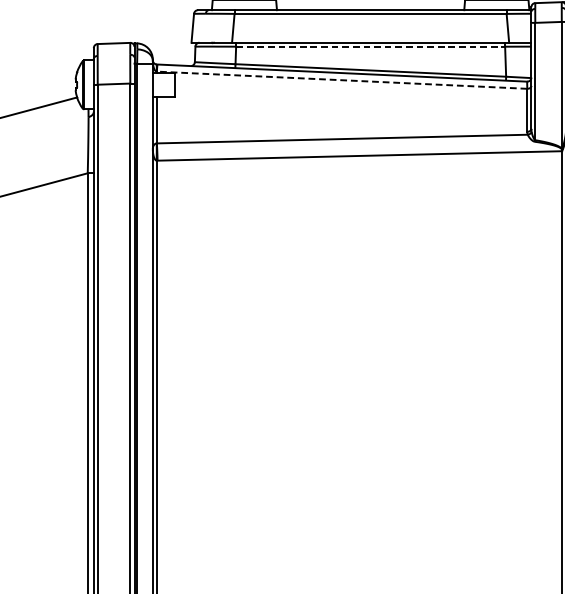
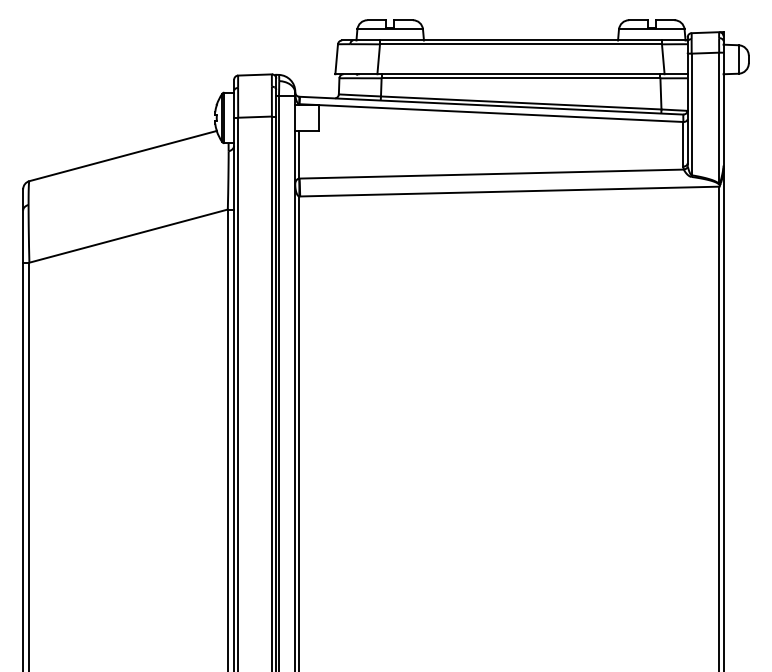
line: (371, 46) -> (521, 78), dashed -> solid
line: (341, 80) -> (490, 113), dashed -> solid

